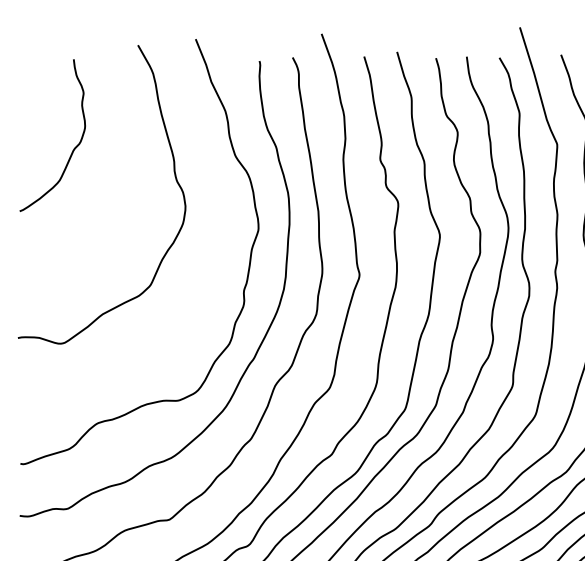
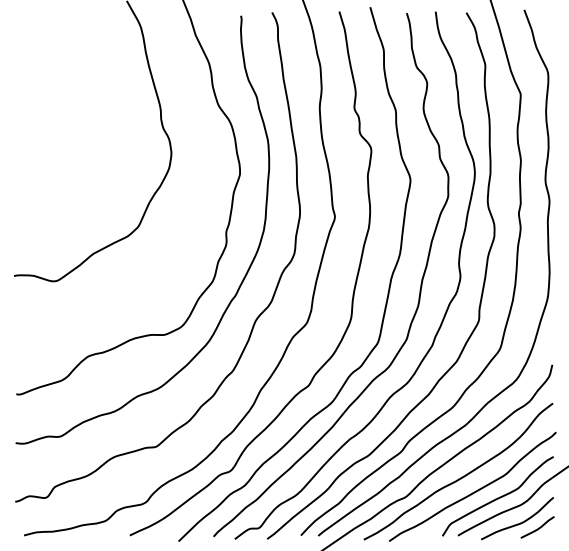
curve: (73, 148) -> (66, 97), removed

